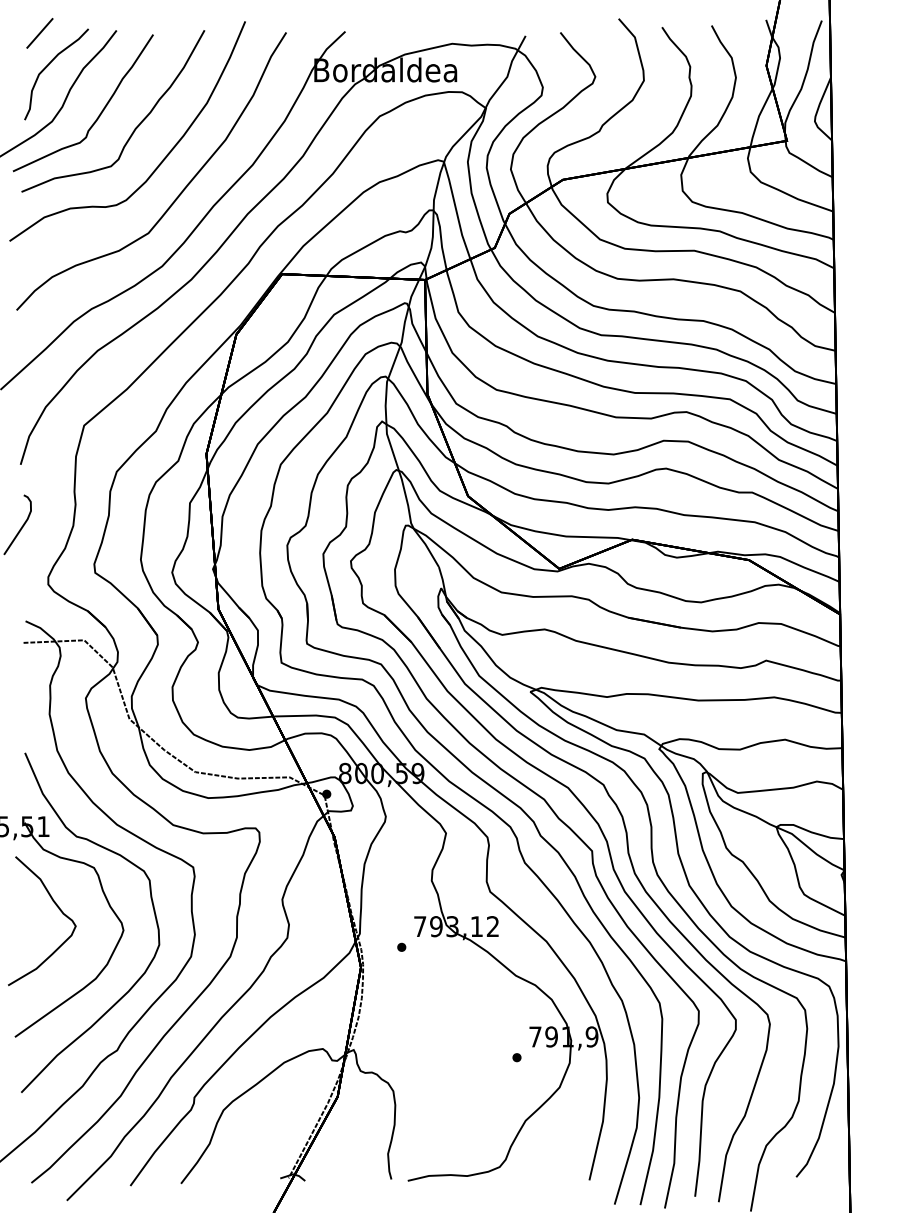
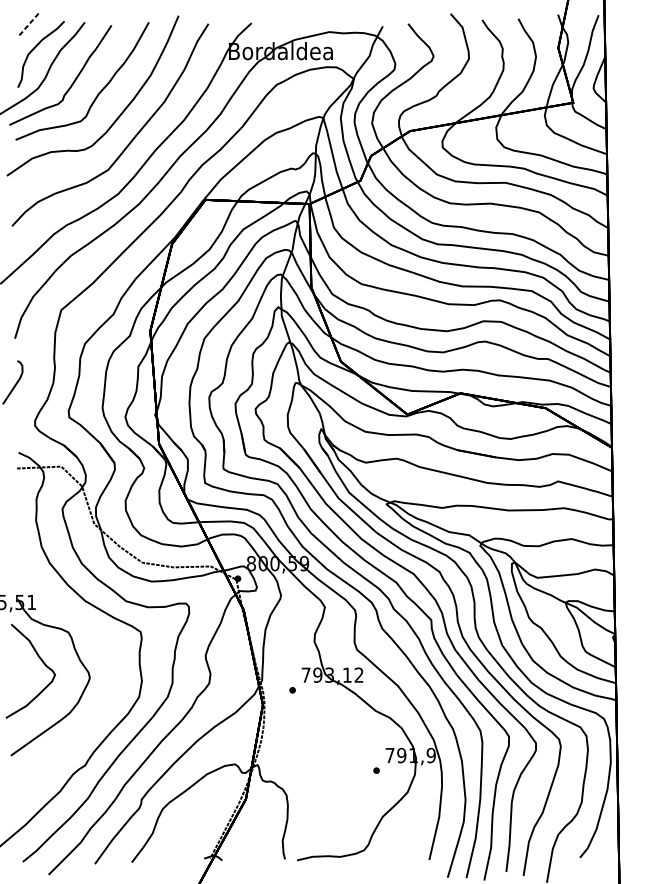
line: (39, 33) -> (28, 24), solid -> dashed
curve: (152, 907) -> (111, 661), removed

